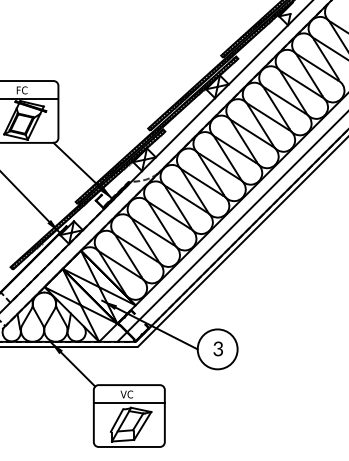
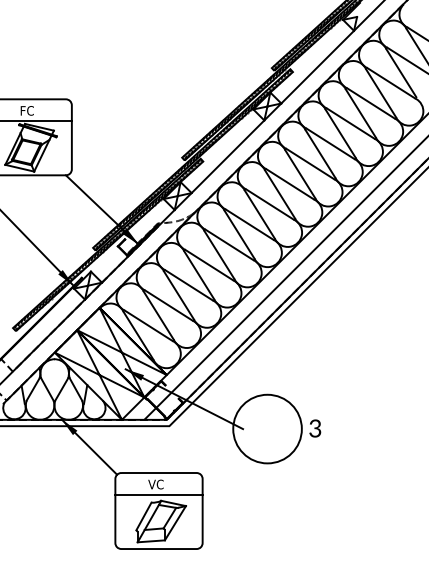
circle: (217, 348) -> (267, 428), size x1.4
text: (218, 348) -> (315, 428), moved

